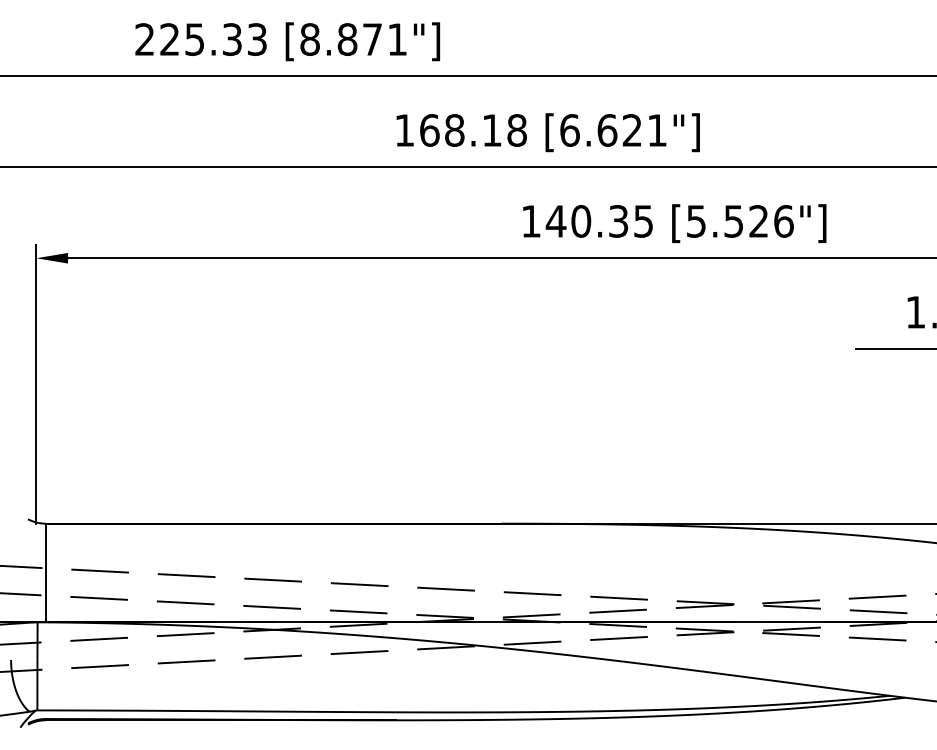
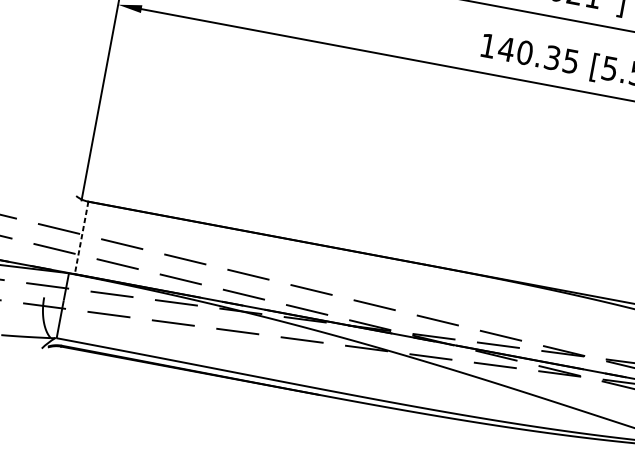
line: (45, 573) -> (81, 238), solid -> dashed

